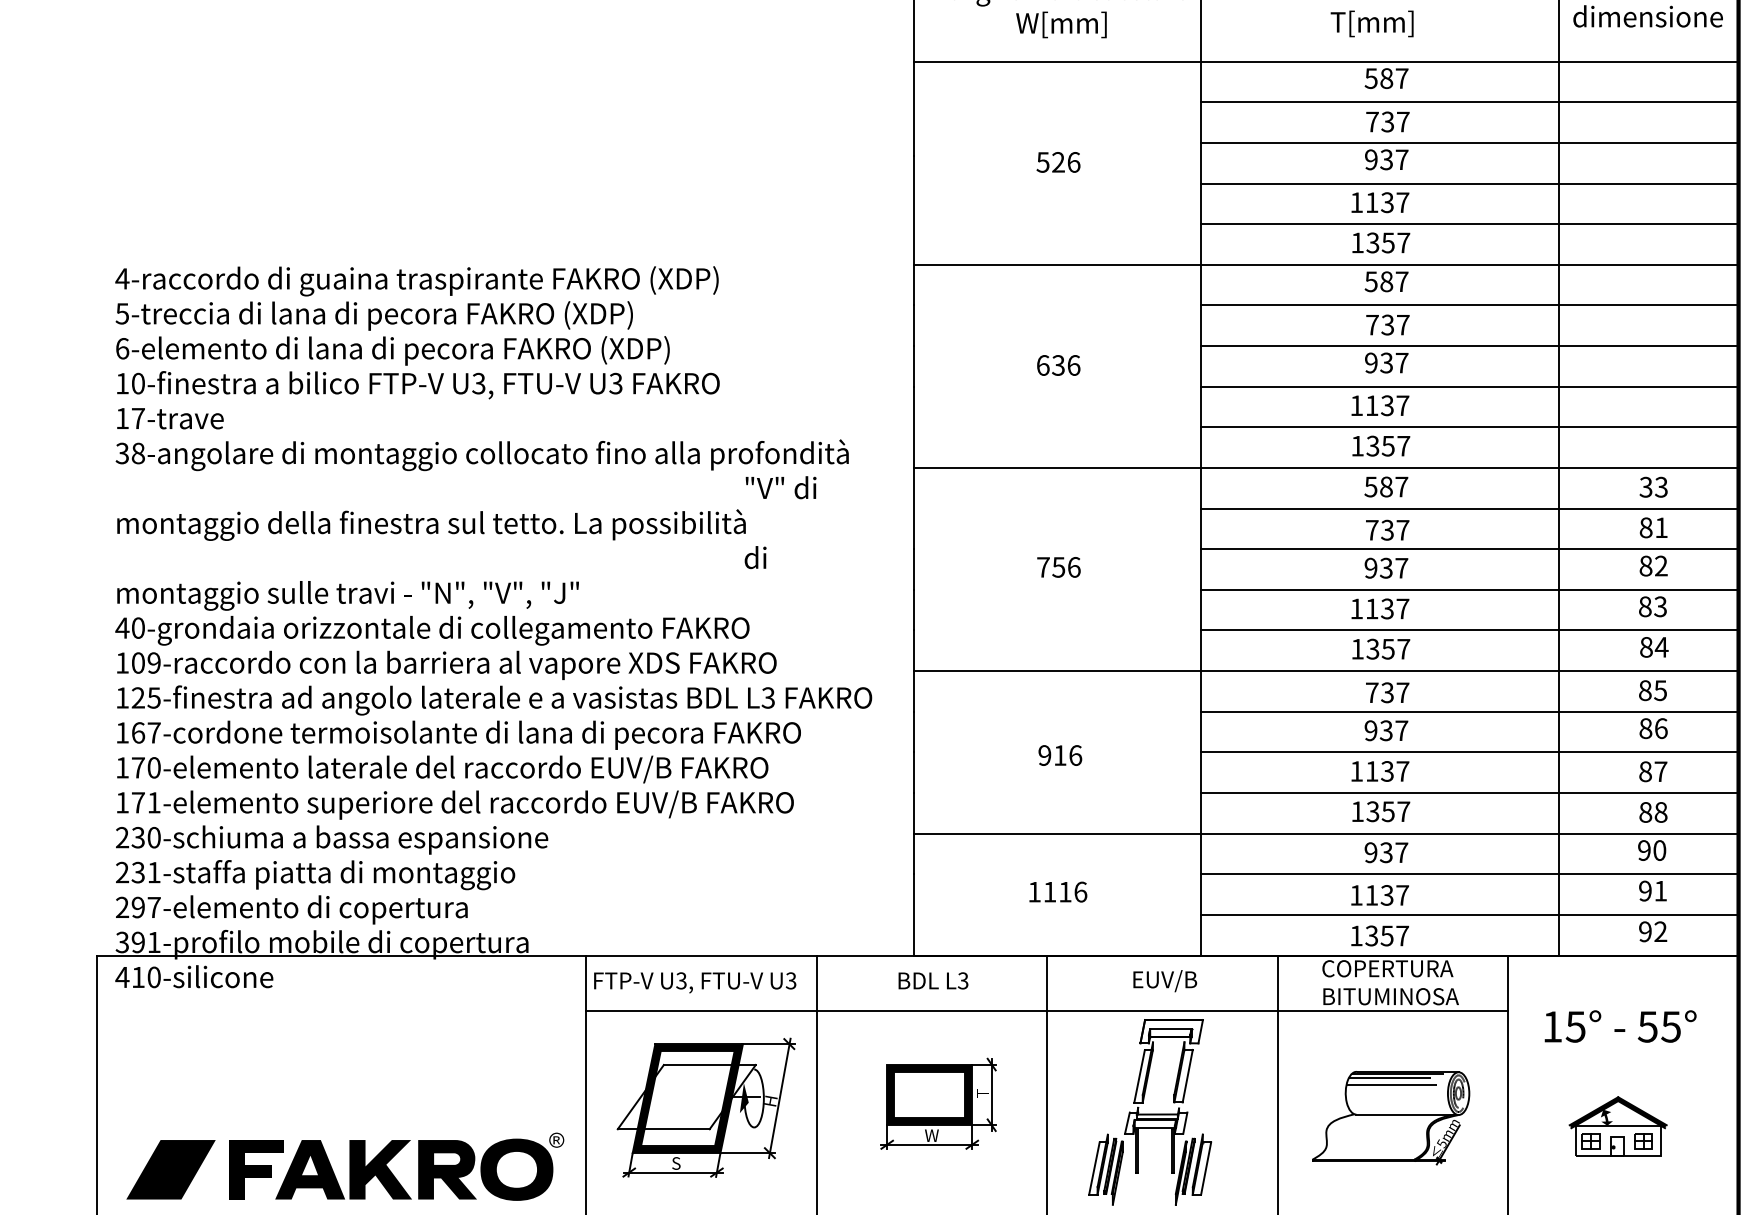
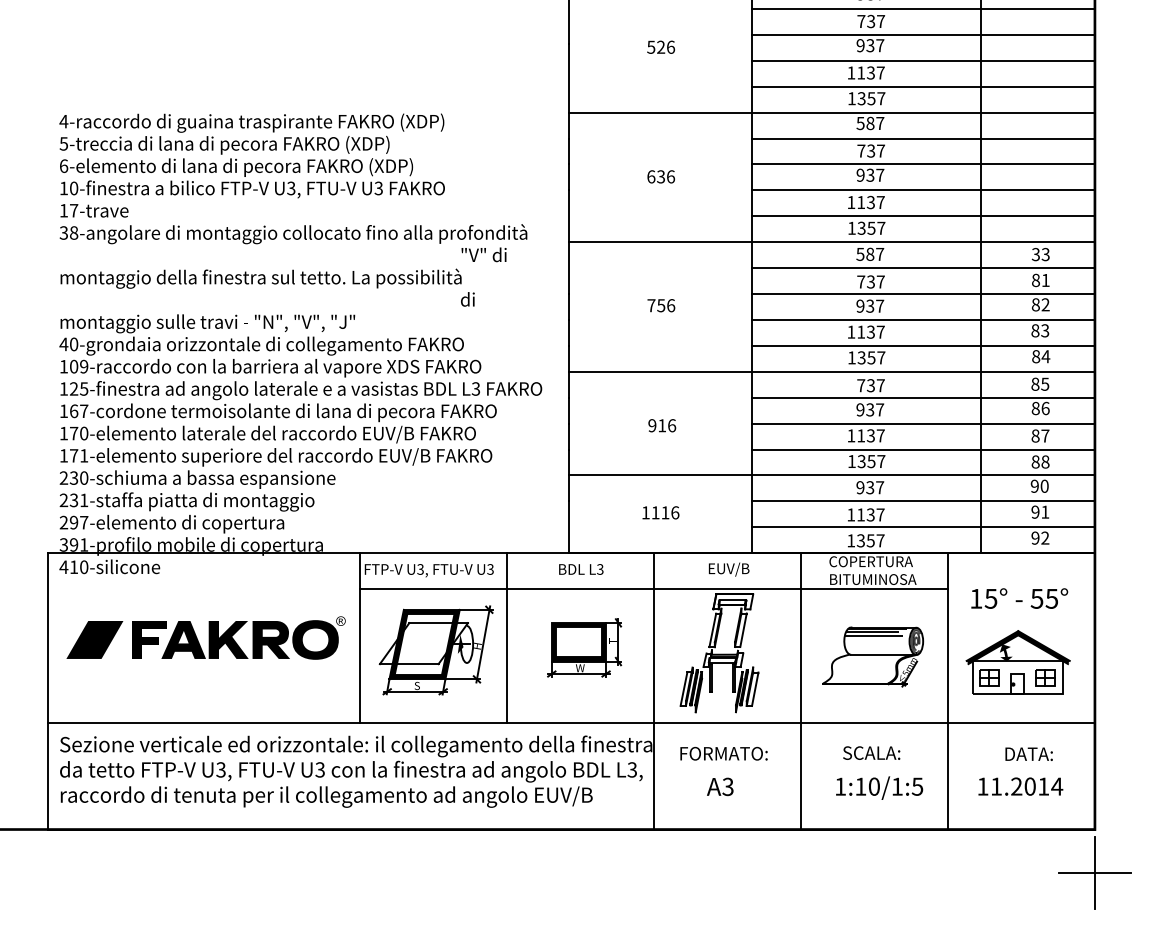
part: (1617, 1126) -> (1017, 662), size x1.67
part: (344, 1165) -> (205, 637), moved

